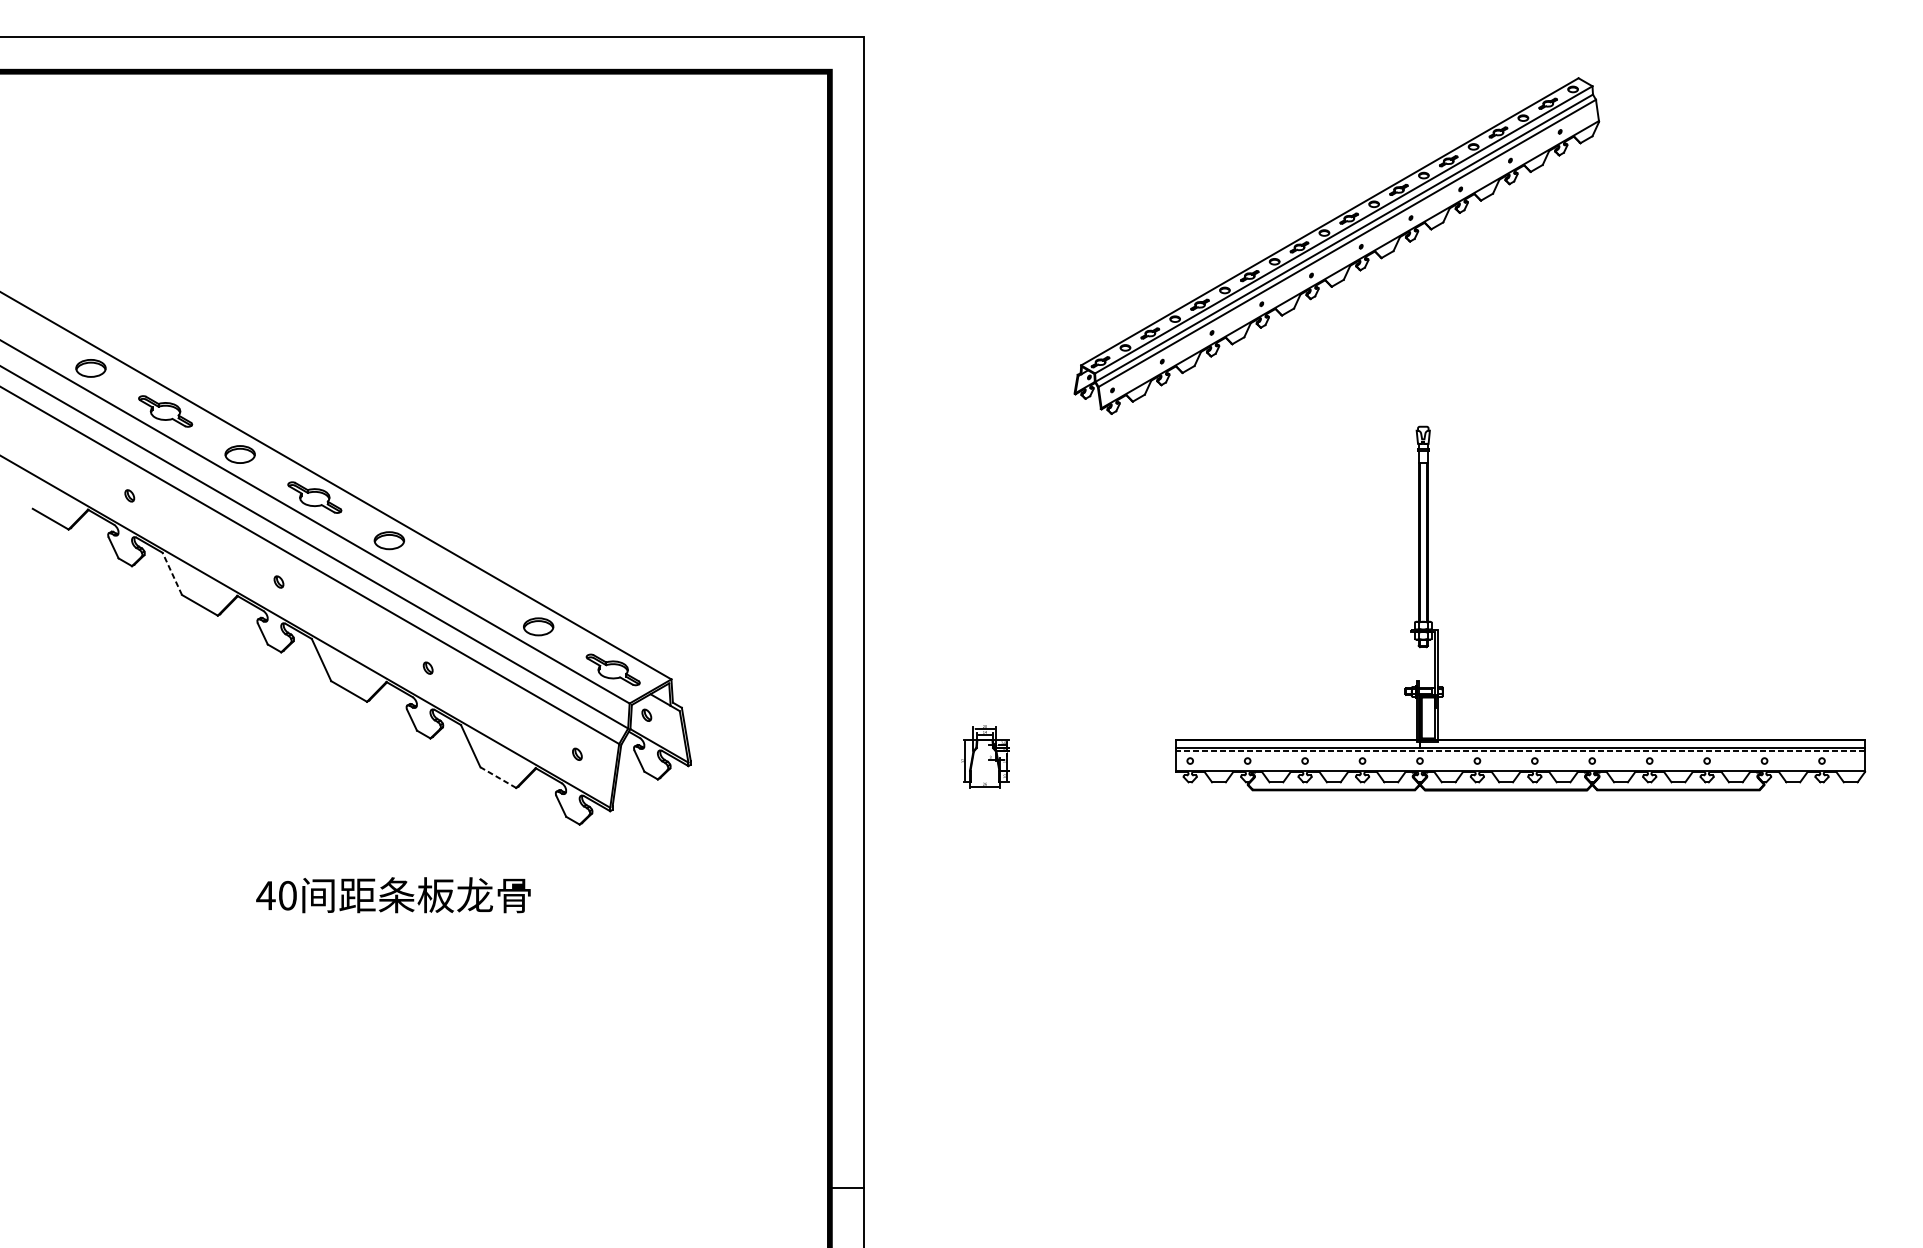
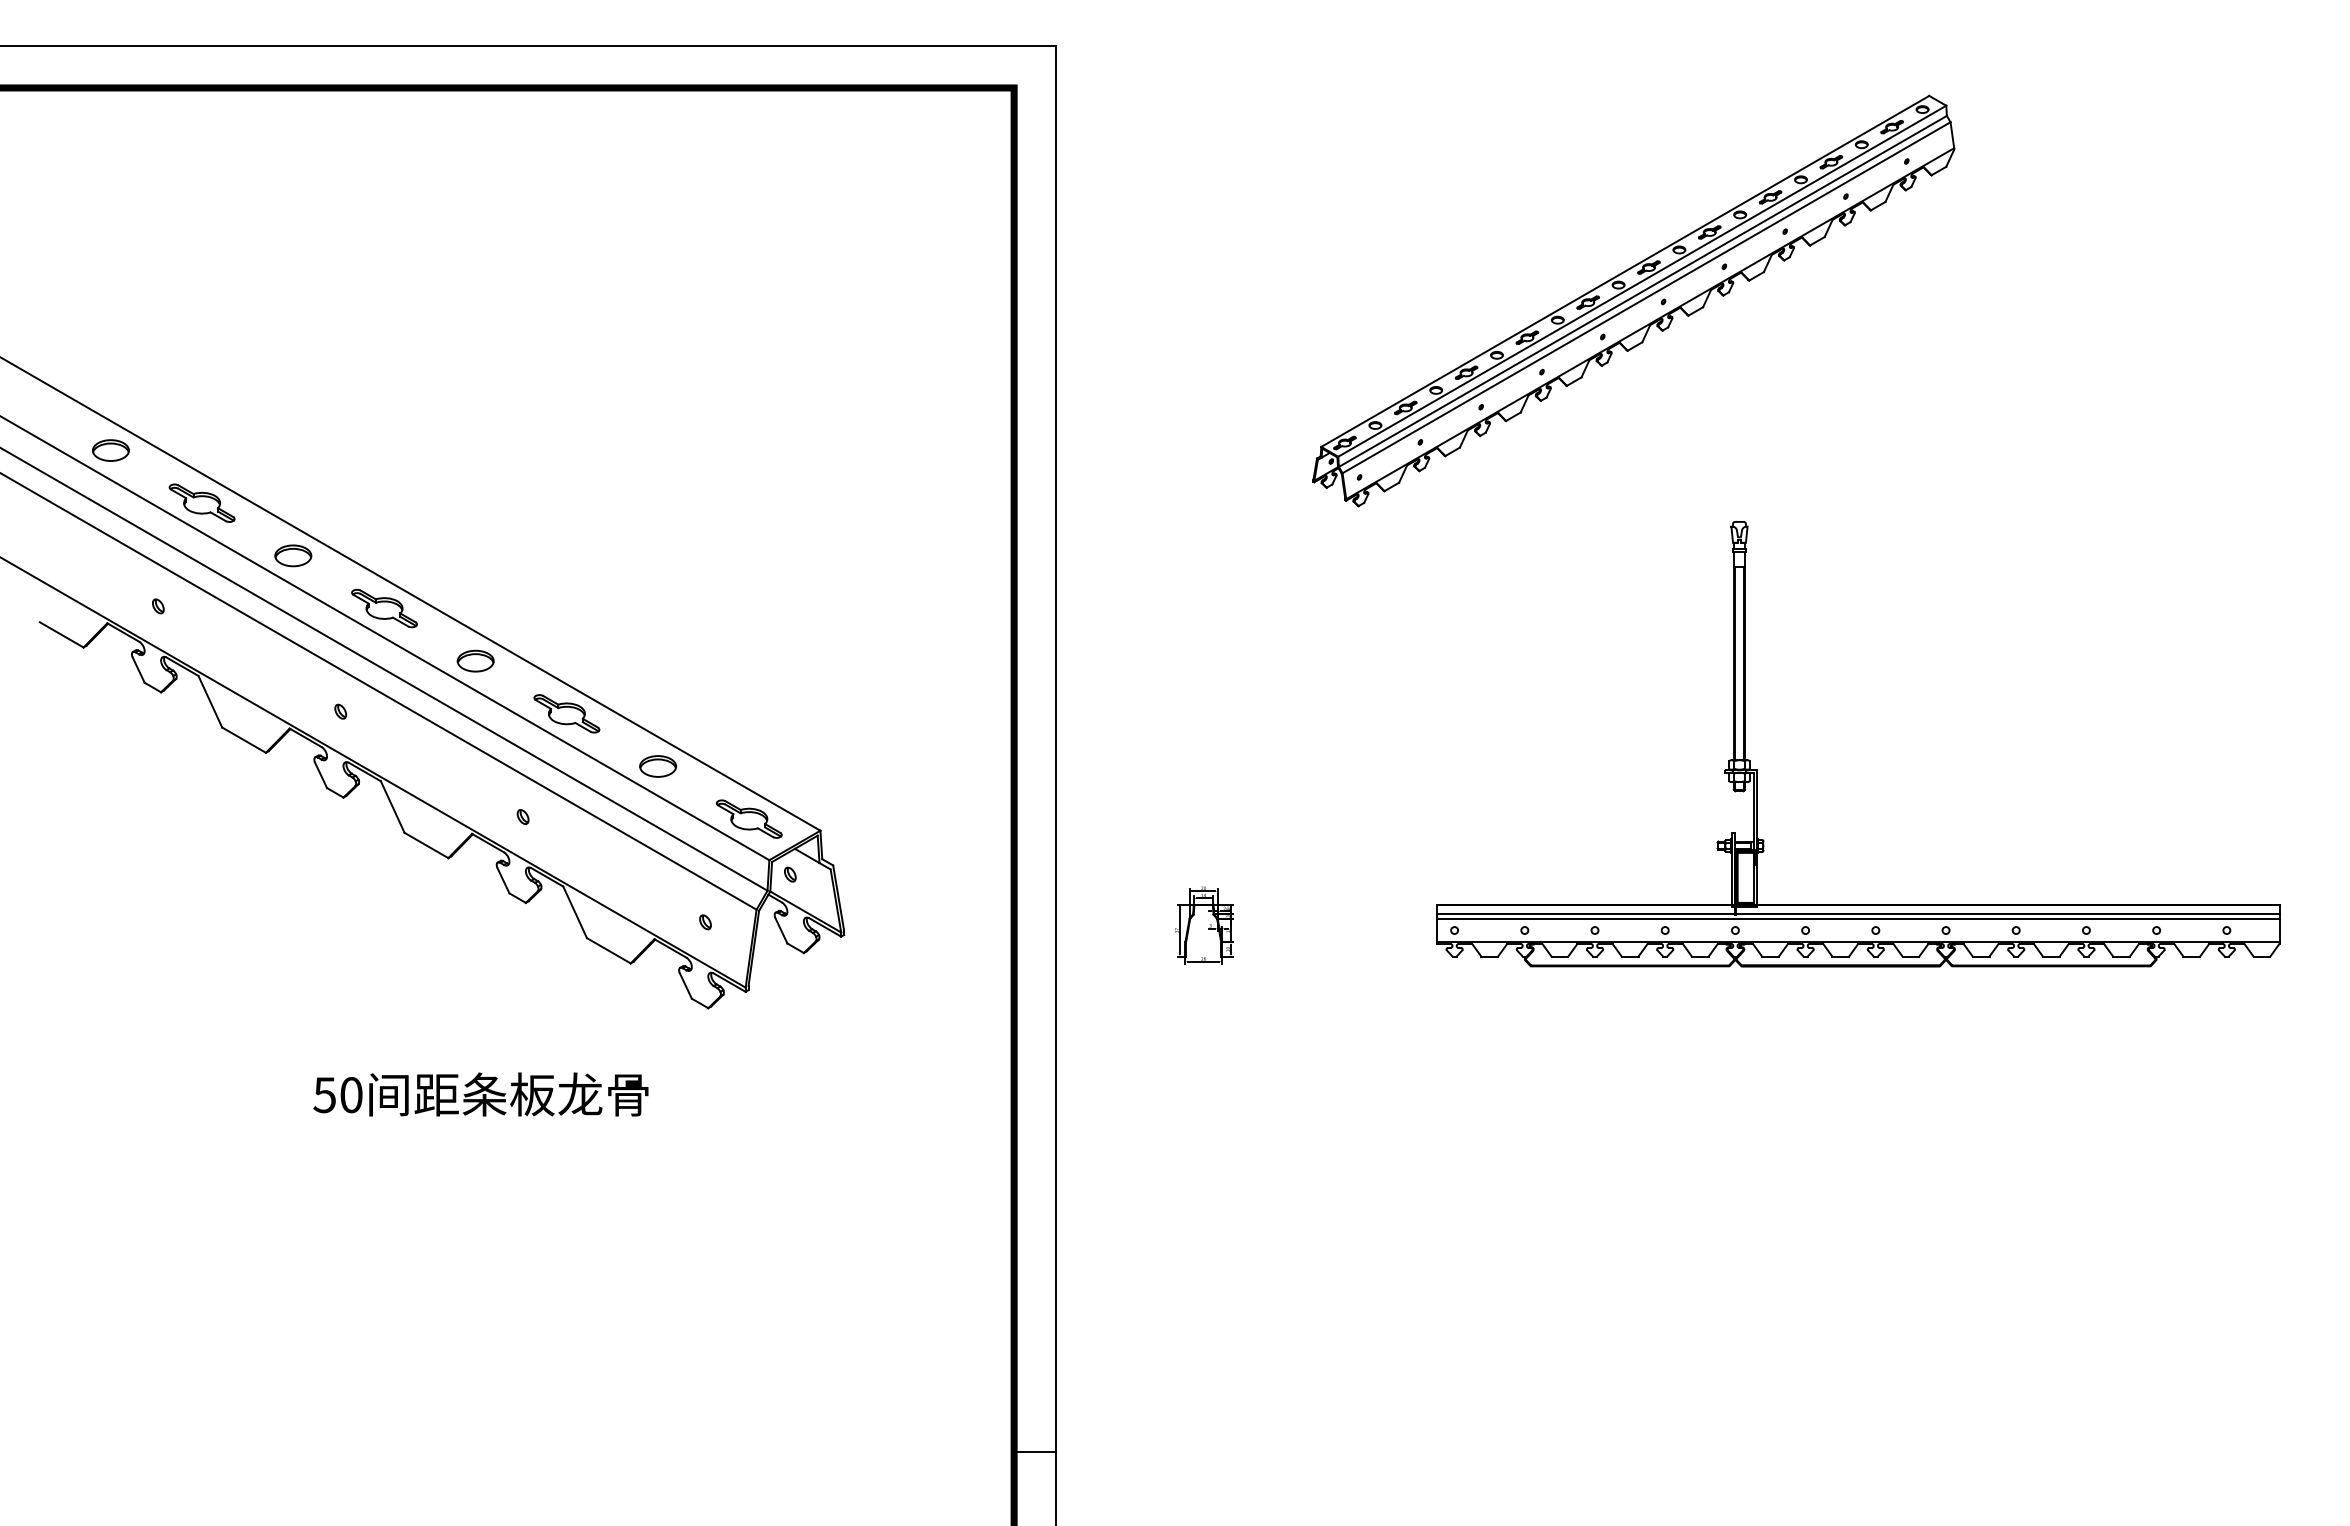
line: (172, 573) -> (210, 701), dashed -> solid
part: (463, 583) -> (566, 713), added
line: (1519, 751) -> (1857, 918), dashed -> solid
line: (498, 777) -> (608, 950), dashed -> solid
text: (265, 896) -> (324, 1095), 40 -> 50

